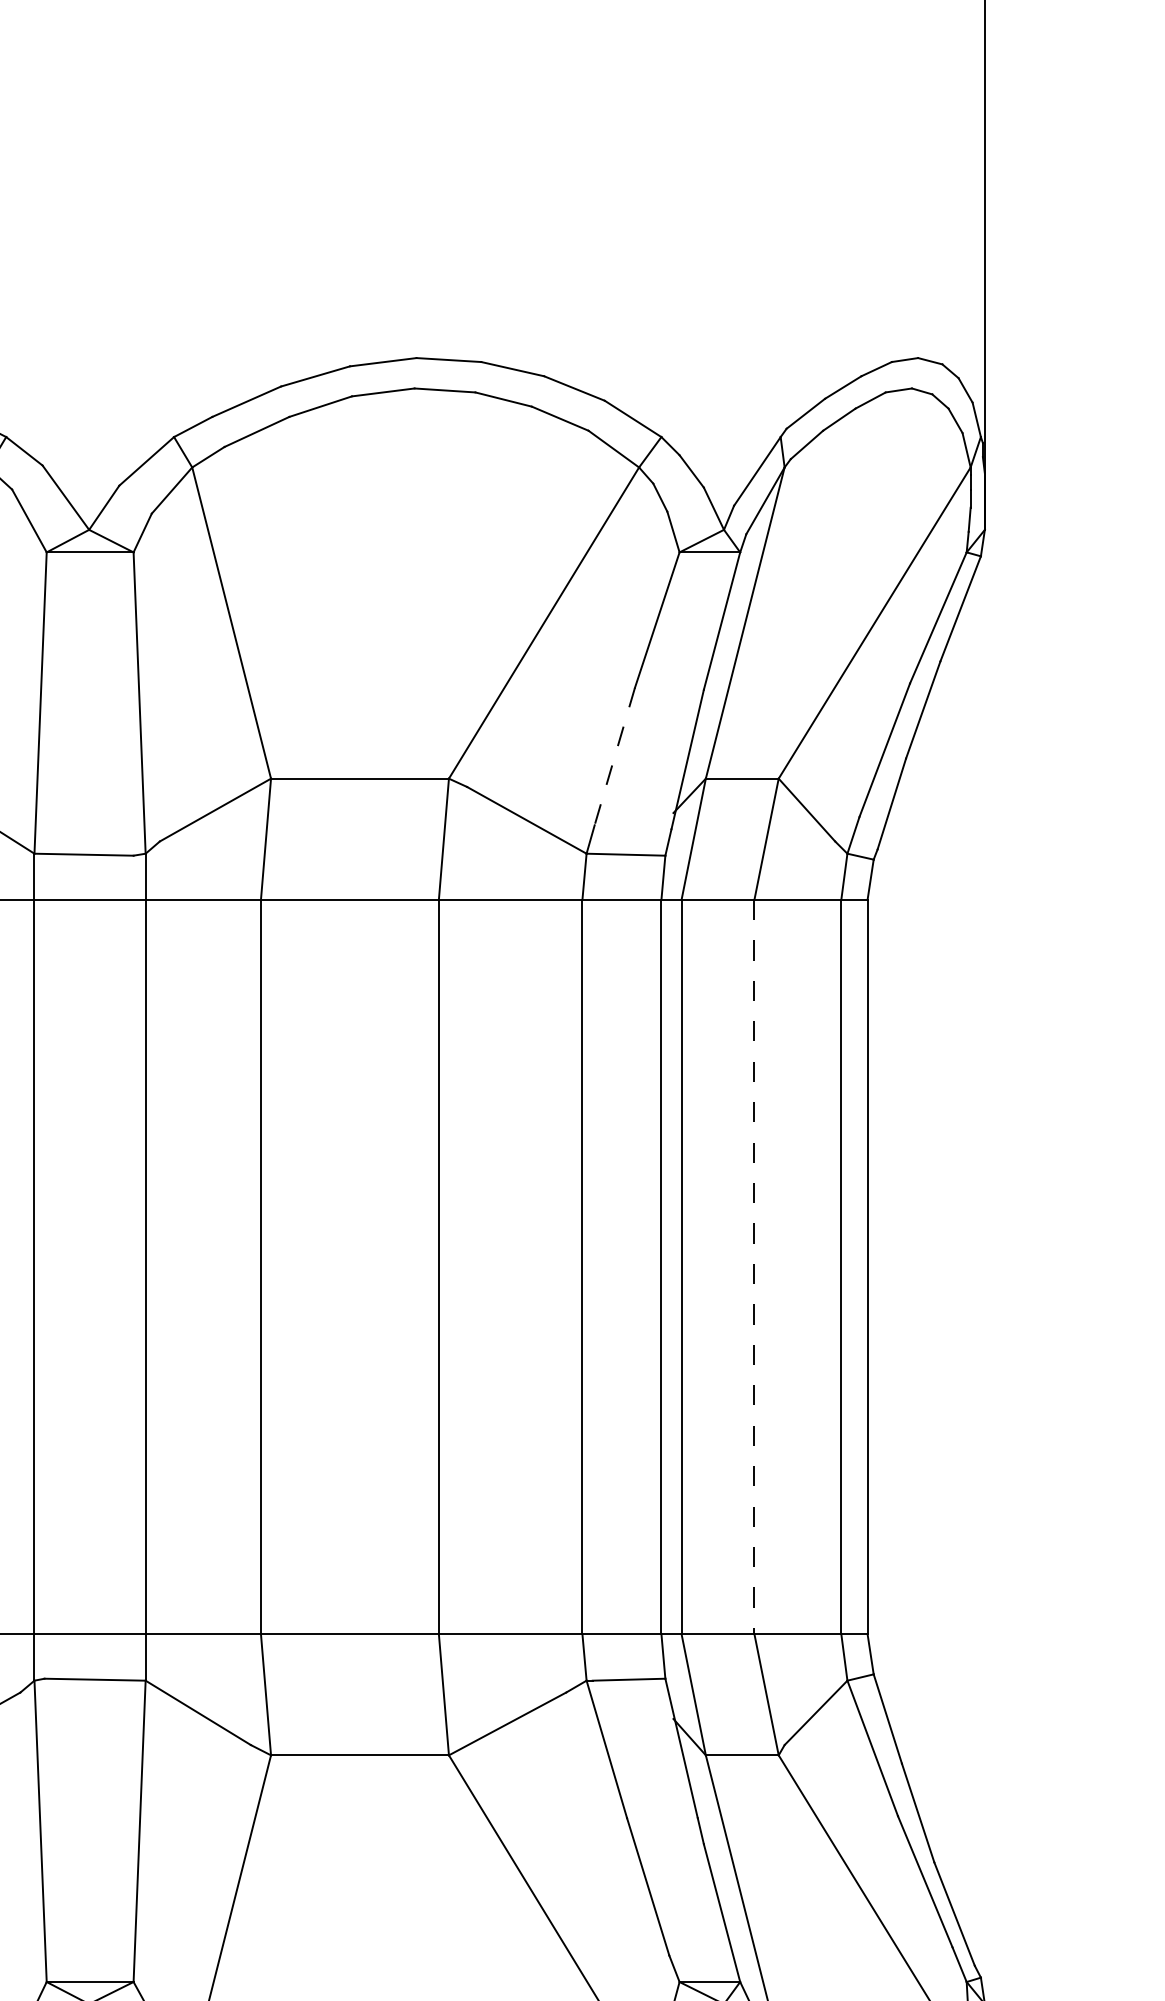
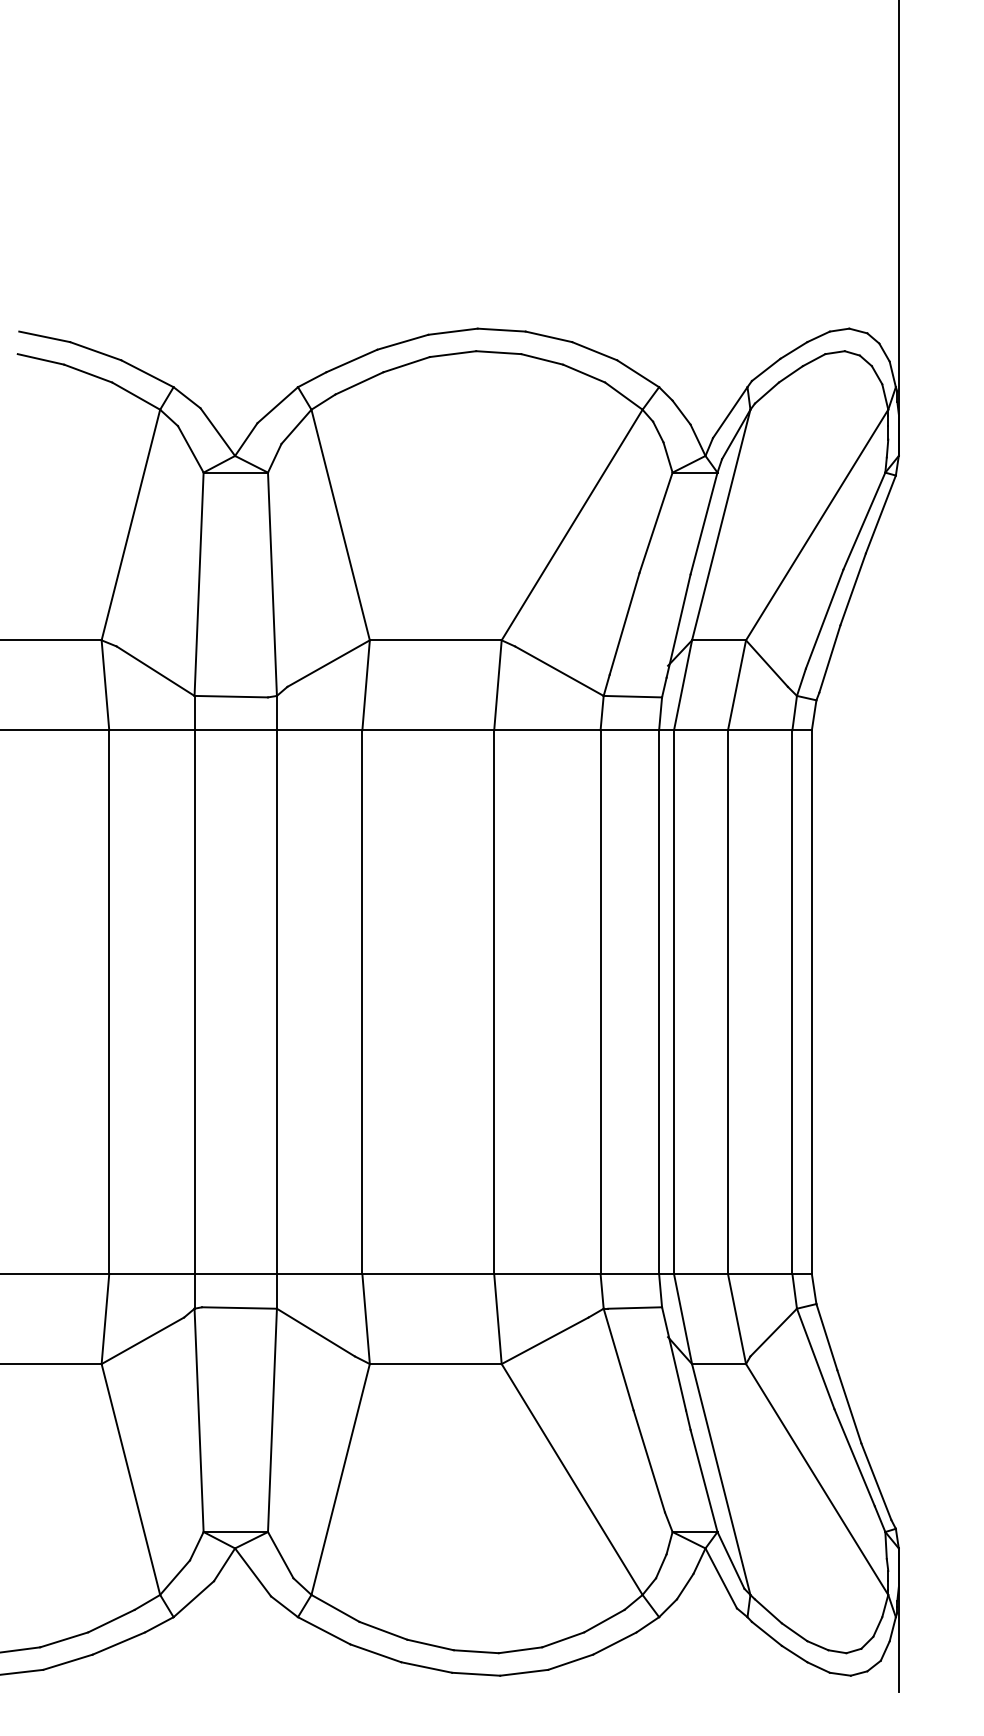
line: (614, 757) -> (624, 624), dashed -> solid
line: (755, 1267) -> (728, 1002), dashed -> solid

